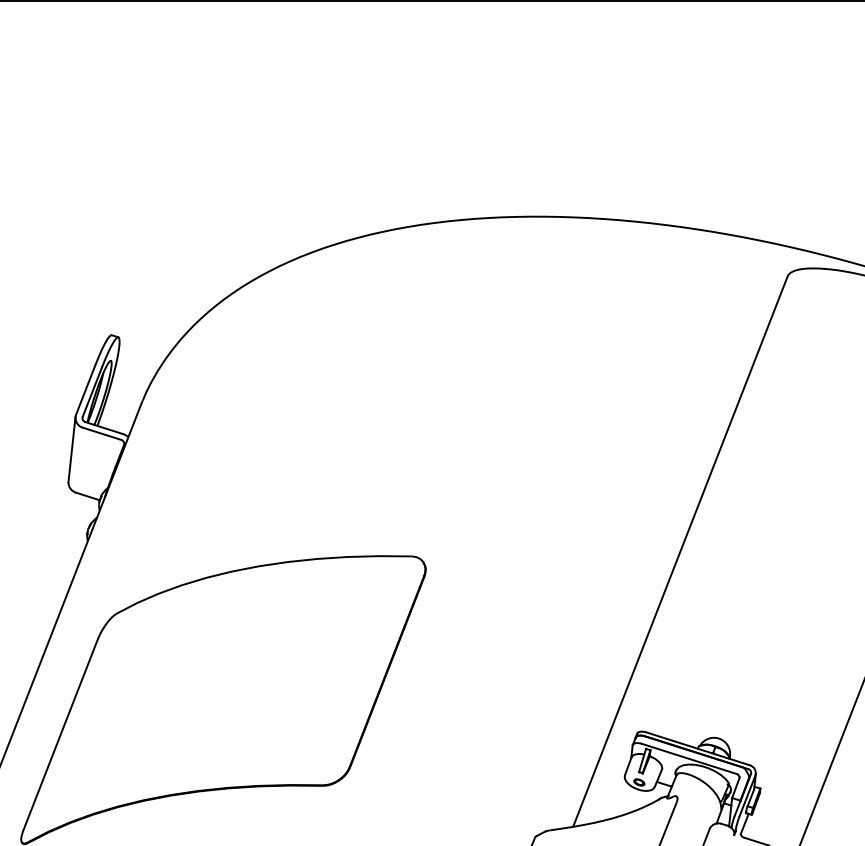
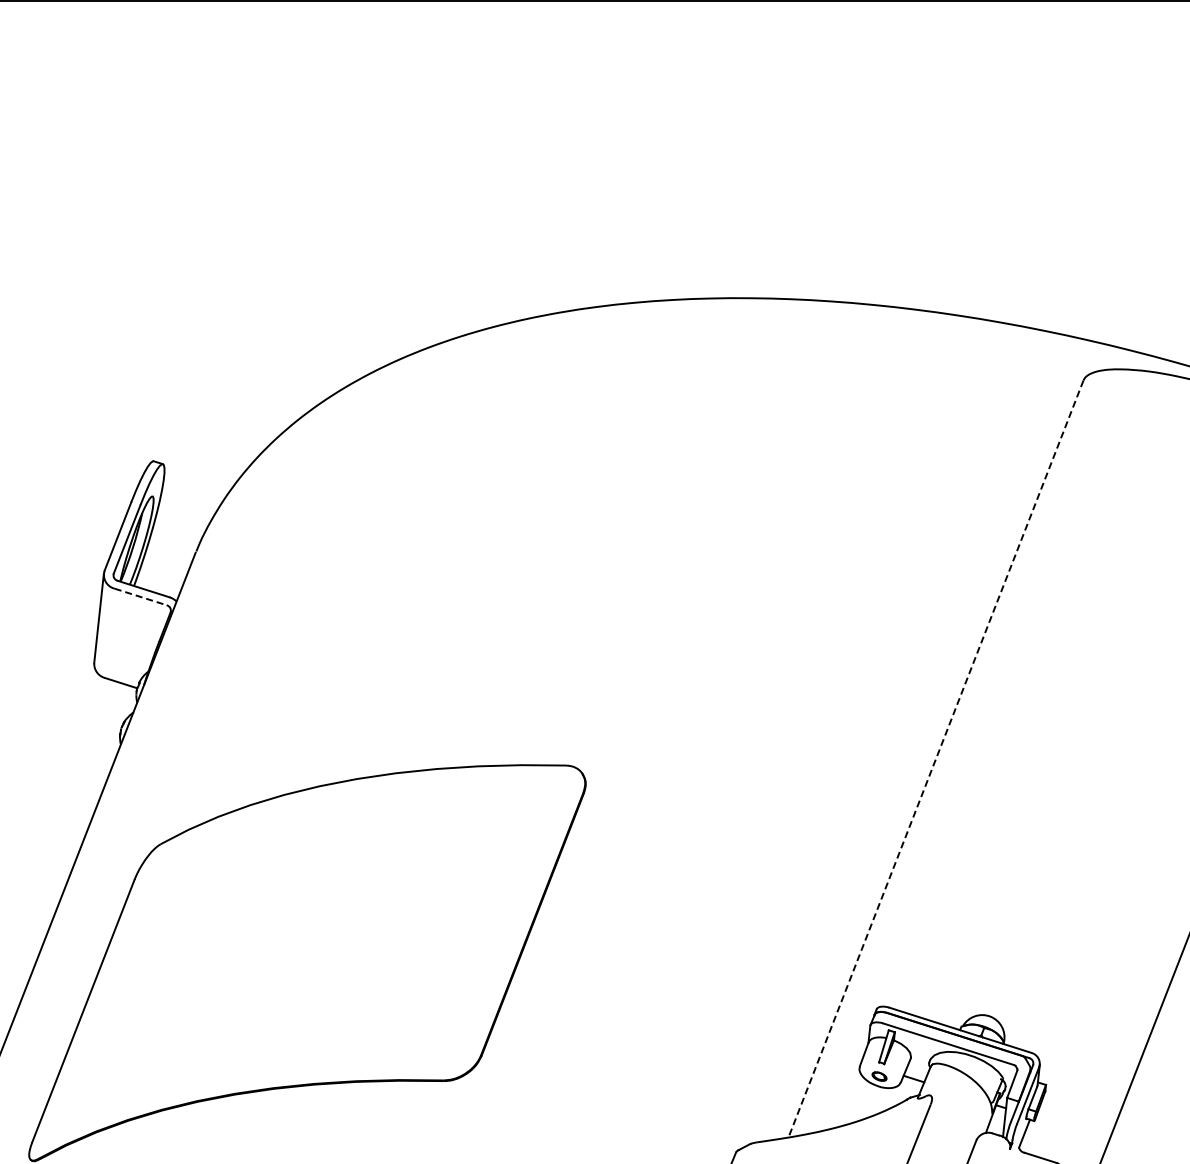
line: (102, 434) -> (141, 597), solid -> dashed
line: (680, 552) -> (935, 759), solid -> dashed

